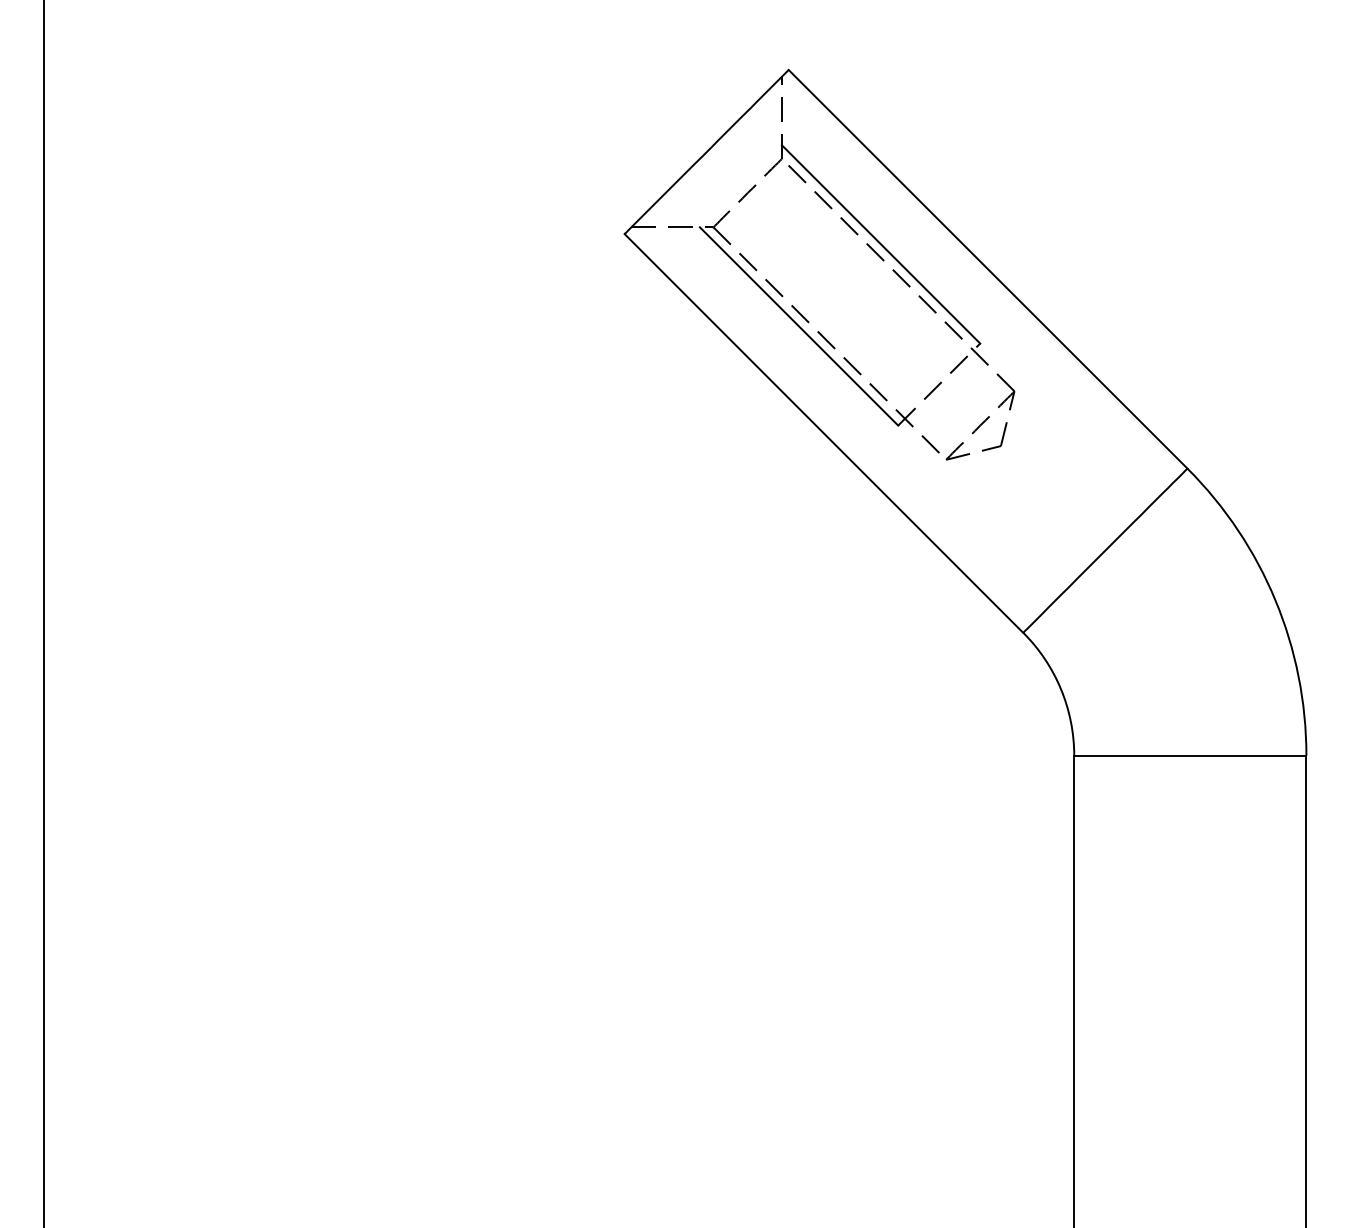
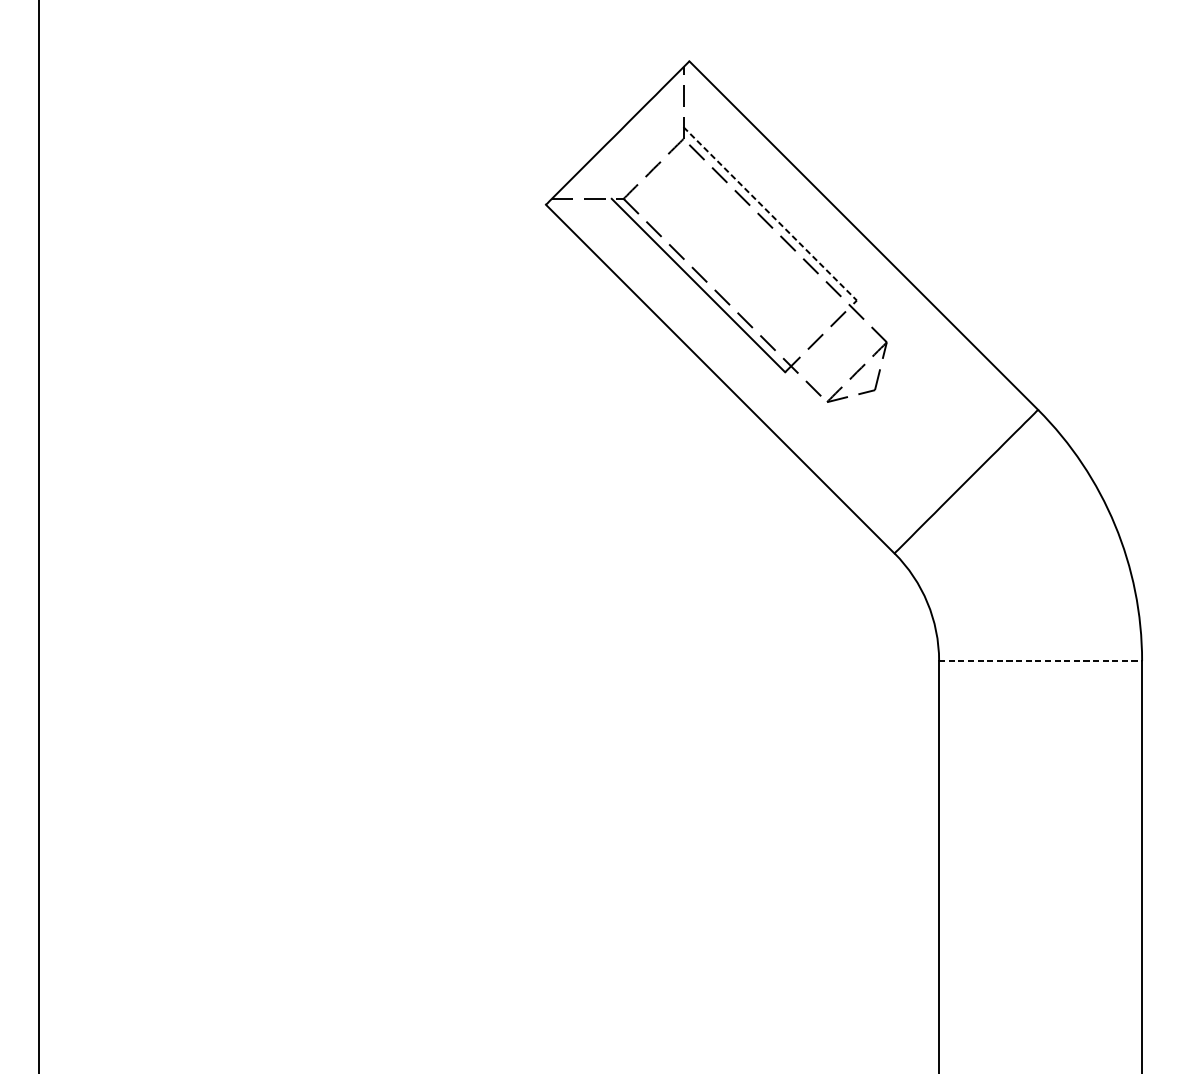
line: (881, 244) -> (770, 213), solid -> dashed
line: (1190, 755) -> (1040, 660), solid -> dashed

